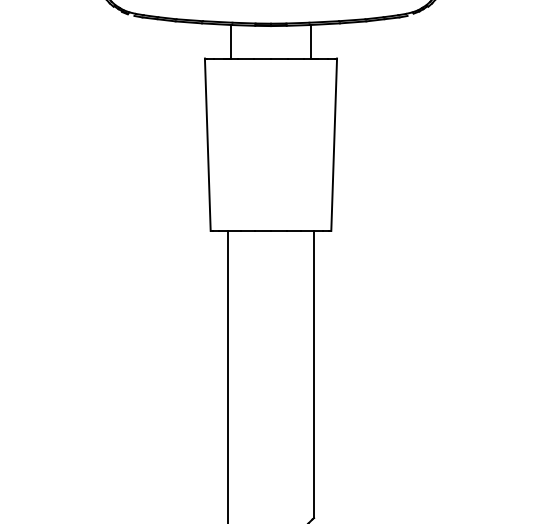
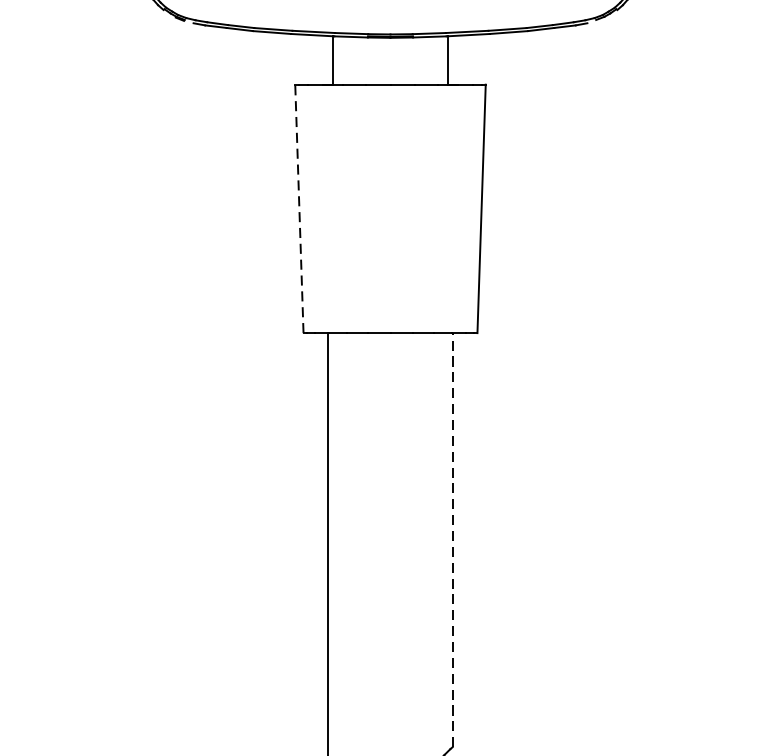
line: (207, 144) -> (298, 208), solid -> dashed
line: (314, 374) -> (453, 540), solid -> dashed

